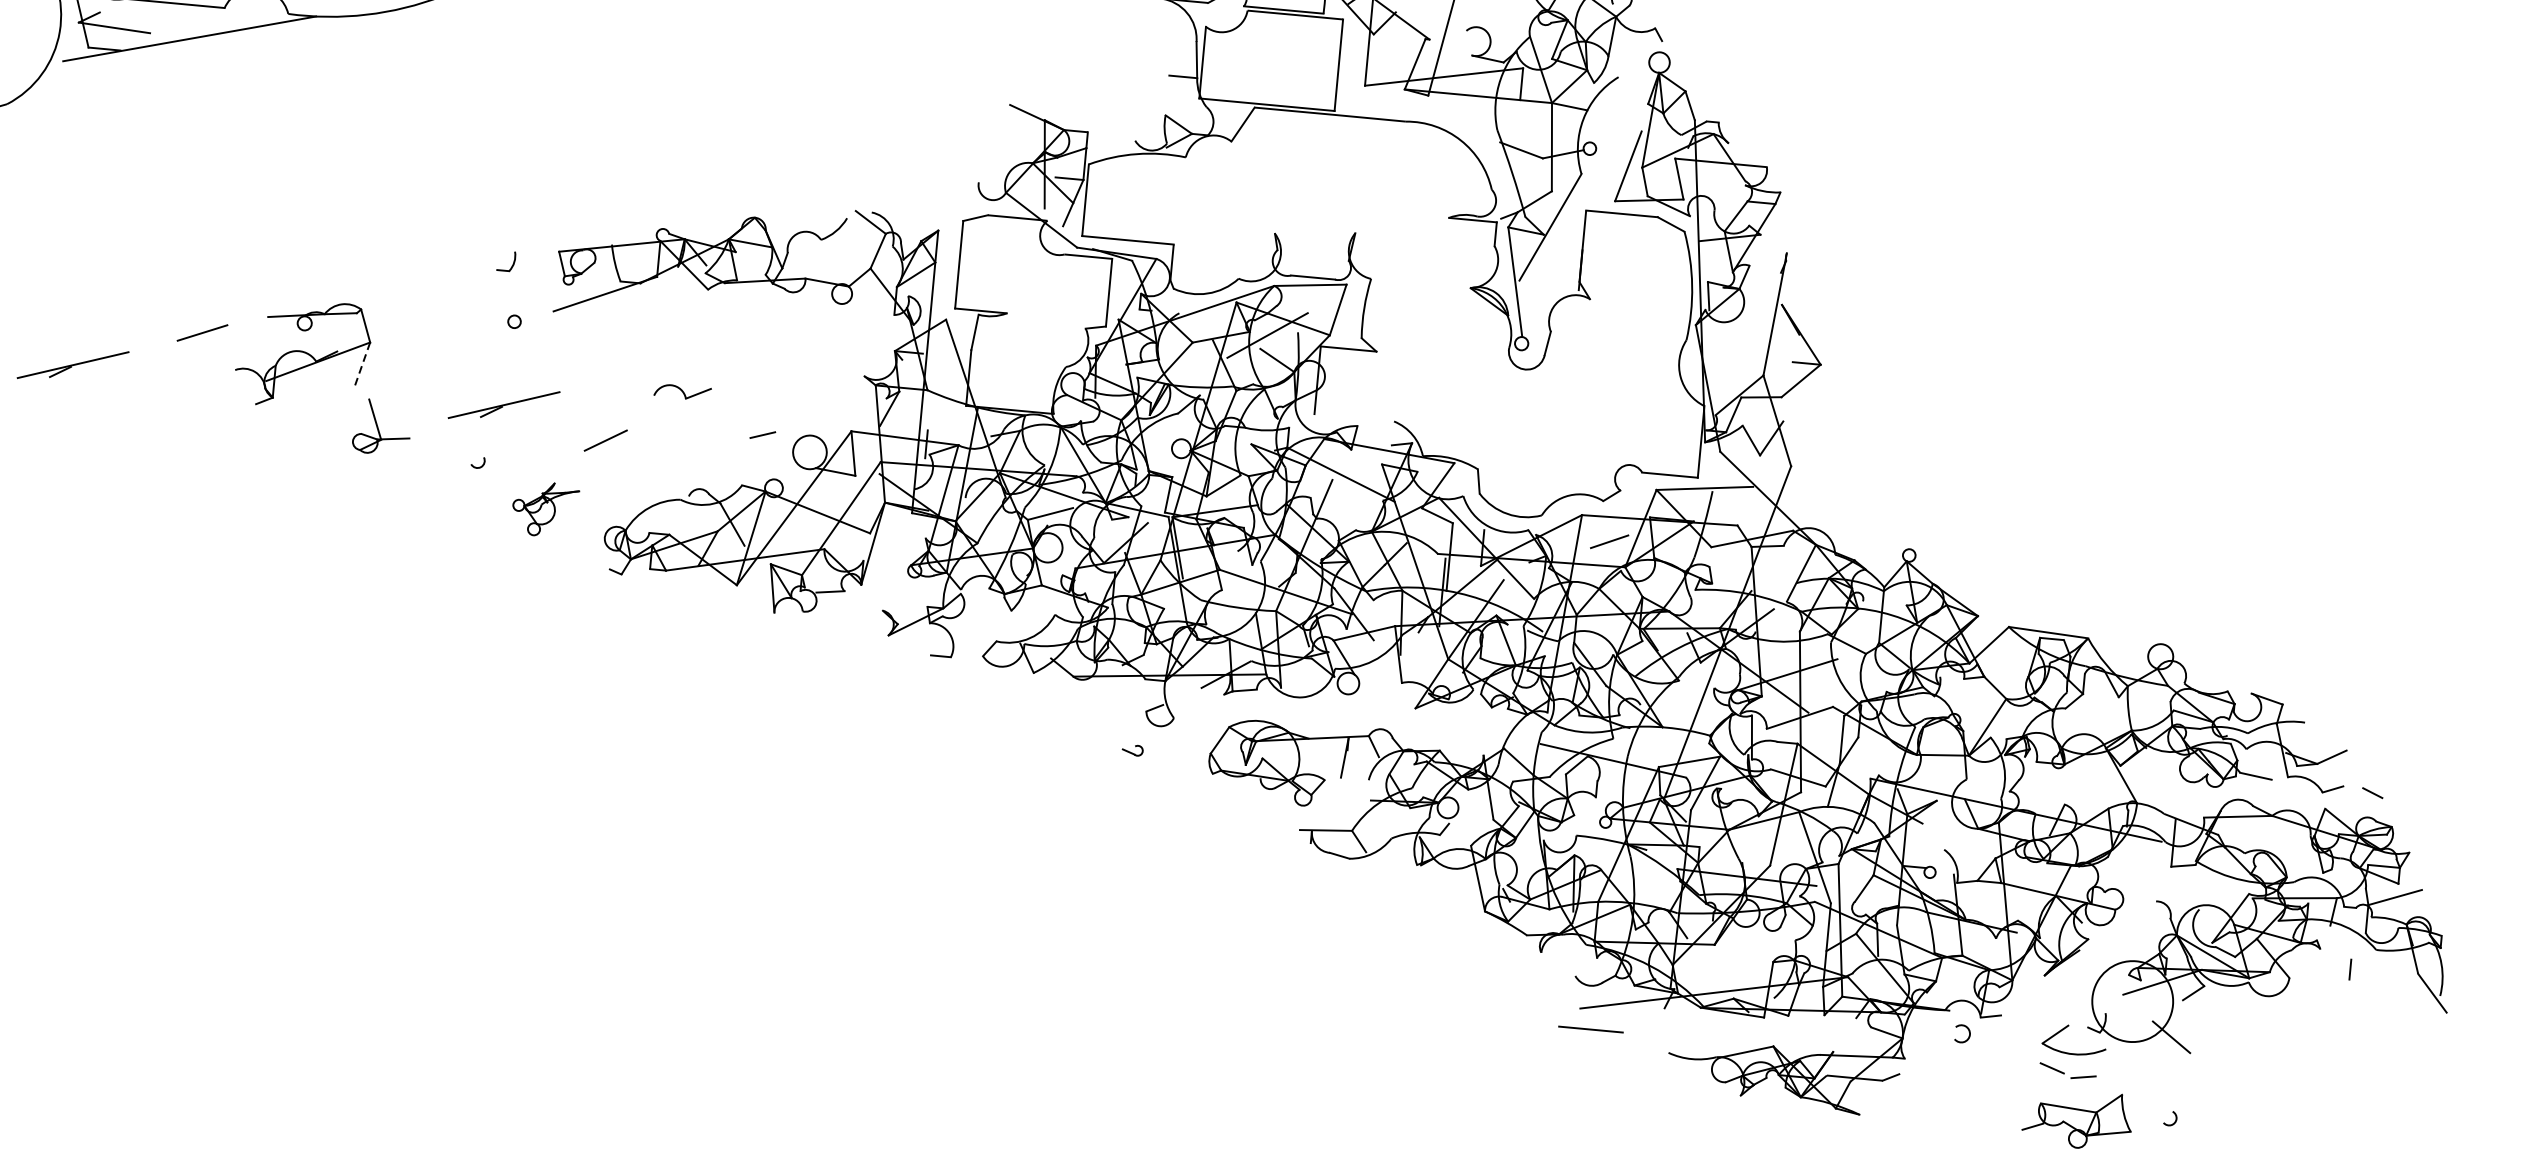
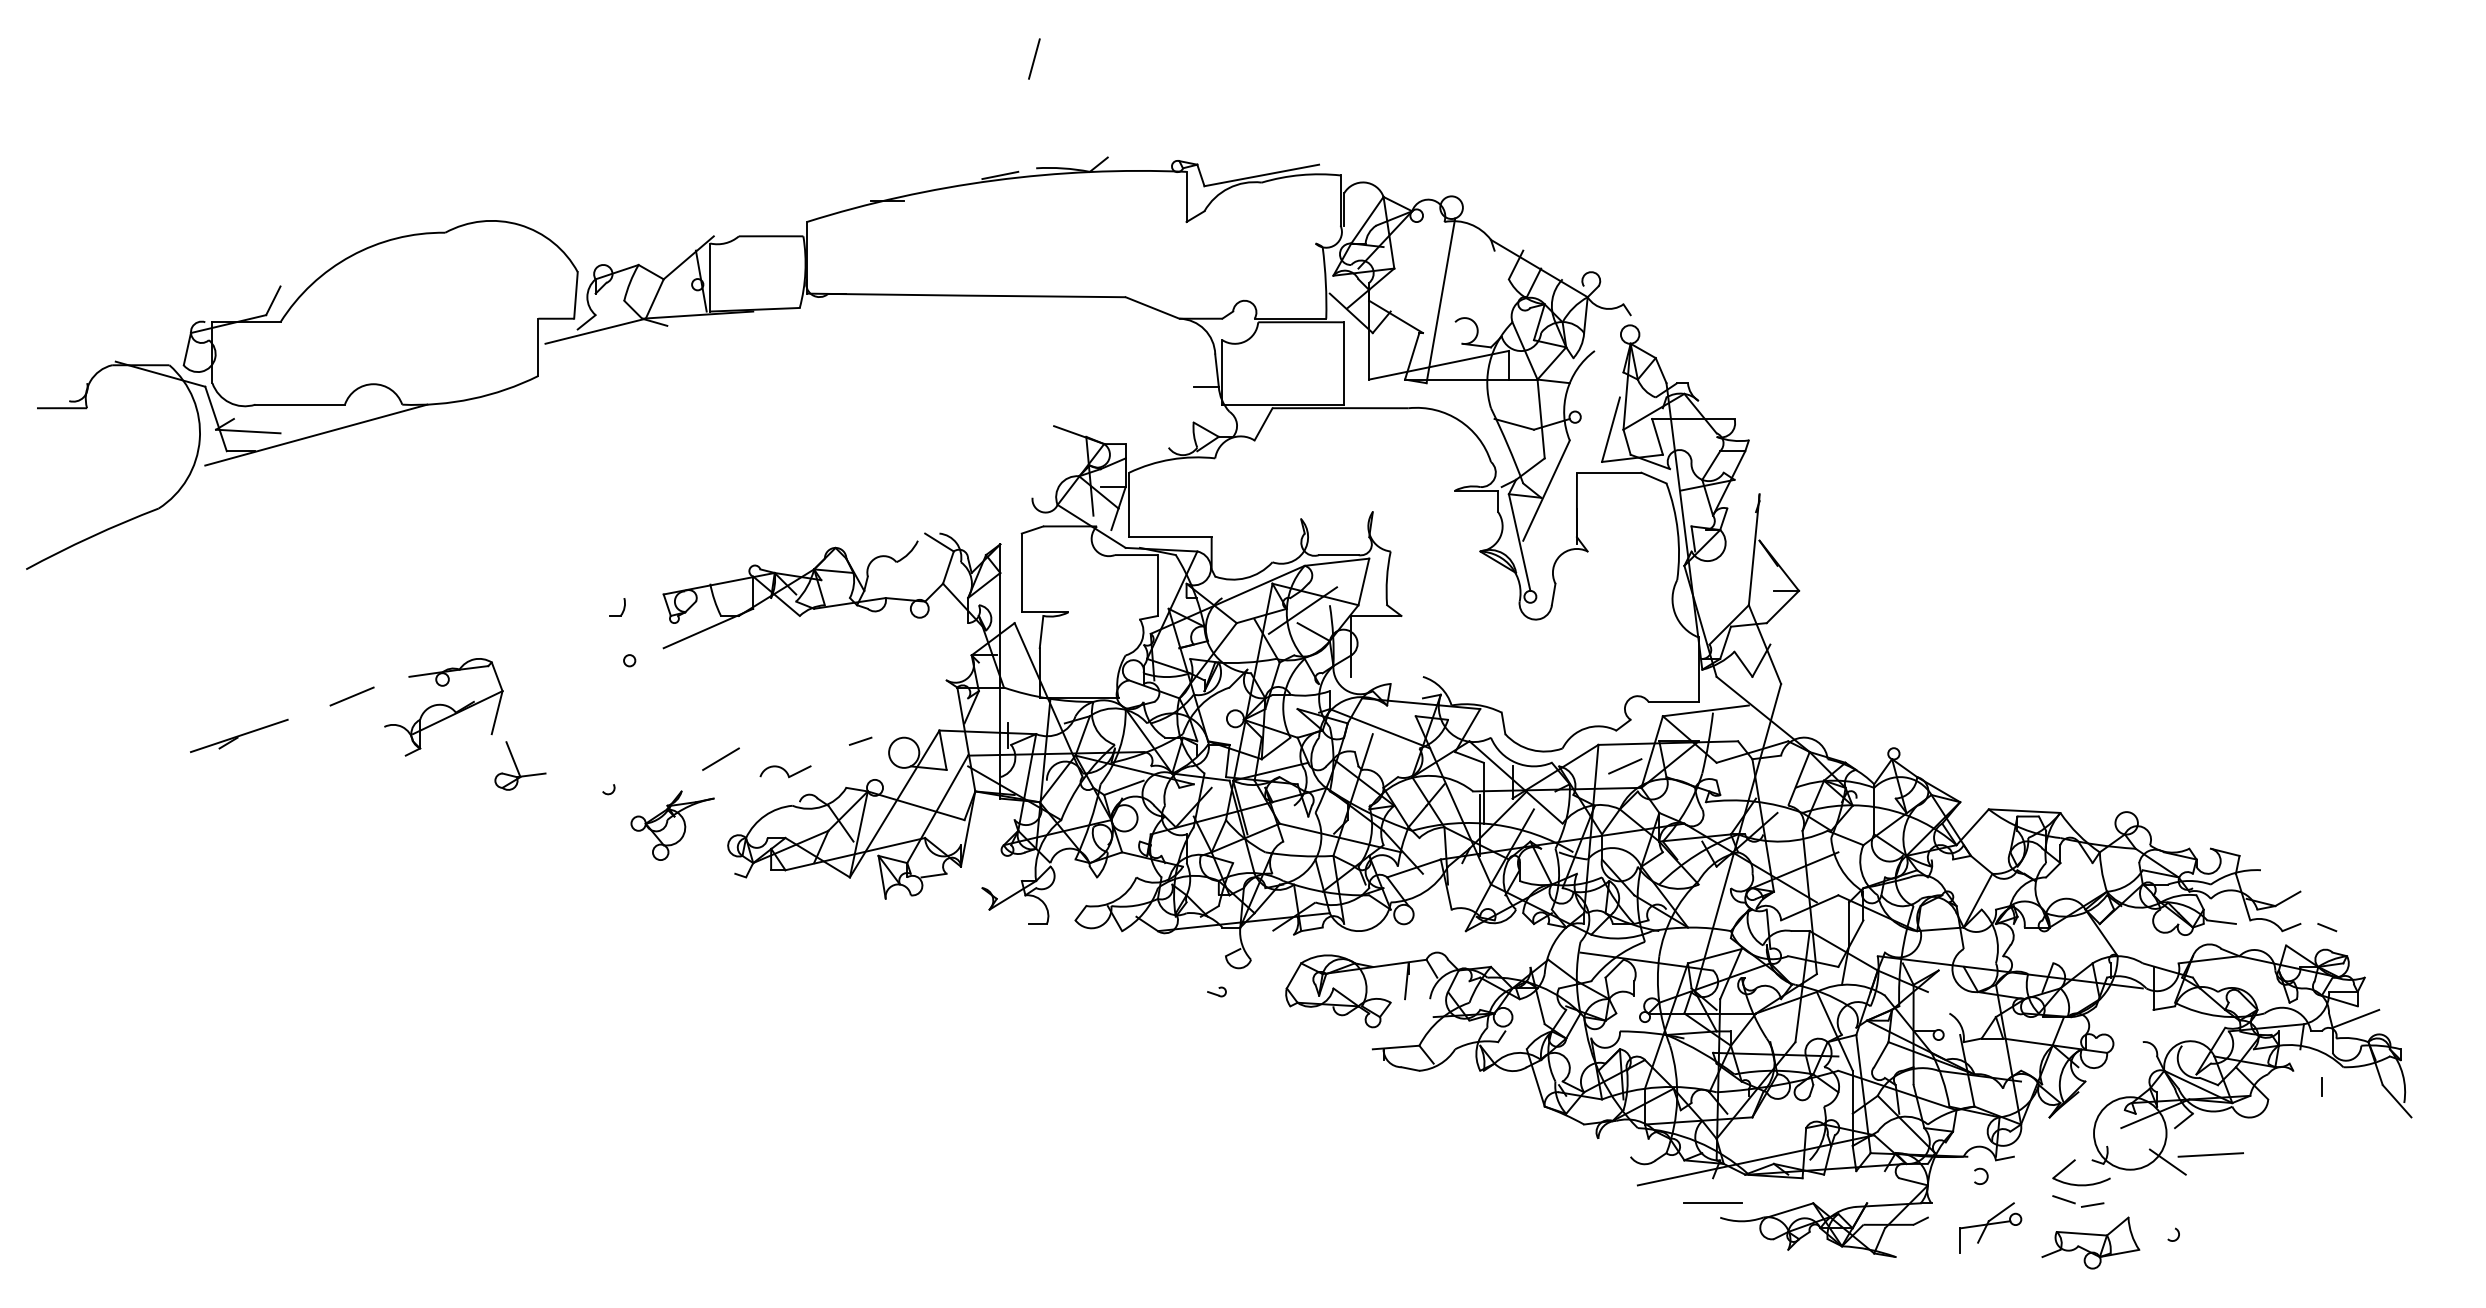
line: (362, 366) -> (497, 713), dashed -> solid
part: (682, 392) -> (785, 771), moved
part: (504, 404) -> (627, 735), removed
part: (545, 509) -> (672, 825), size x1.43
line: (1590, 1028) -> (1712, 1202), moved
line: (2219, 1033) -> (2210, 1154), added
part: (1967, 1091) -> (1990, 1227), added

